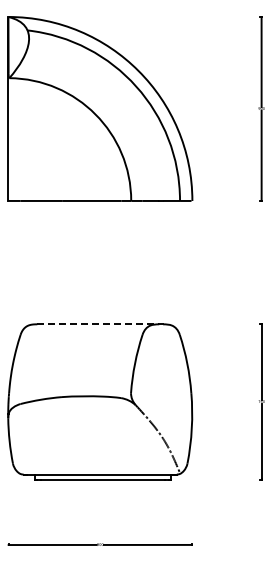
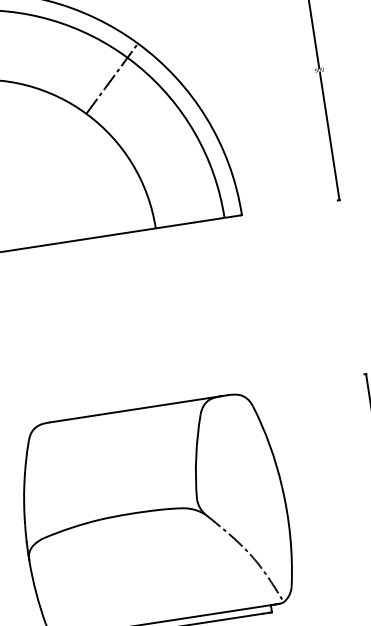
line: (116, 92) -> (111, 78), added
line: (98, 324) -> (136, 409), dashed -> solid

